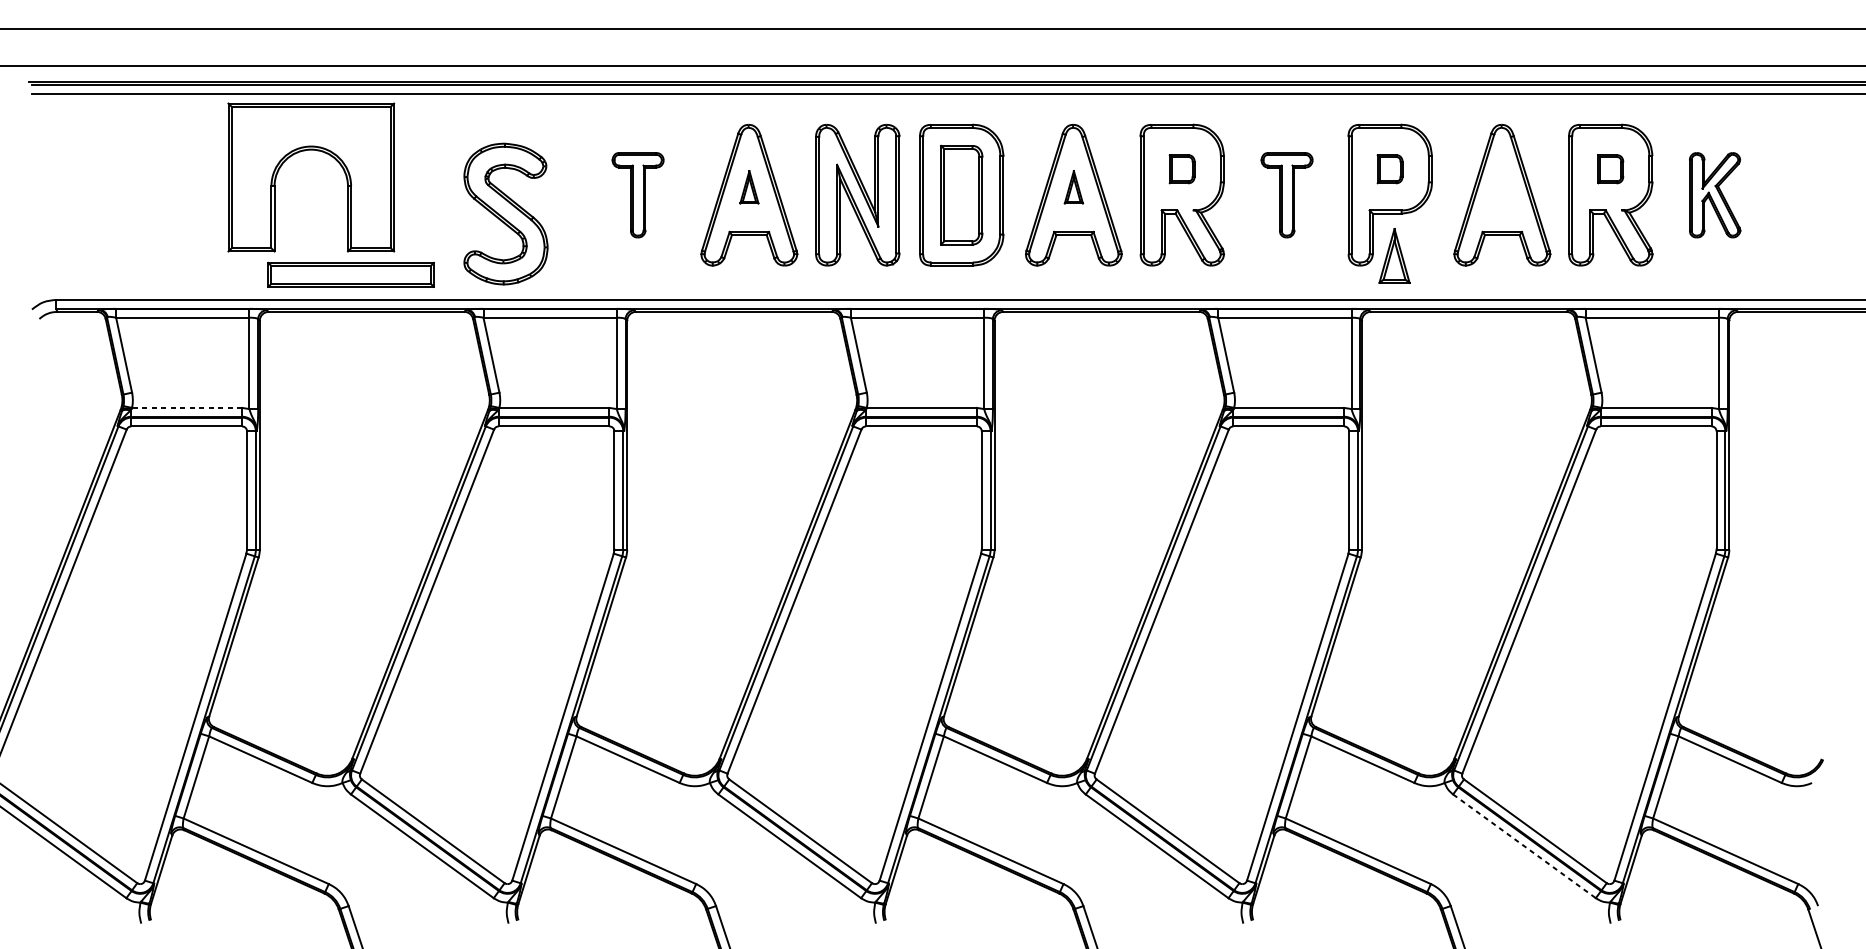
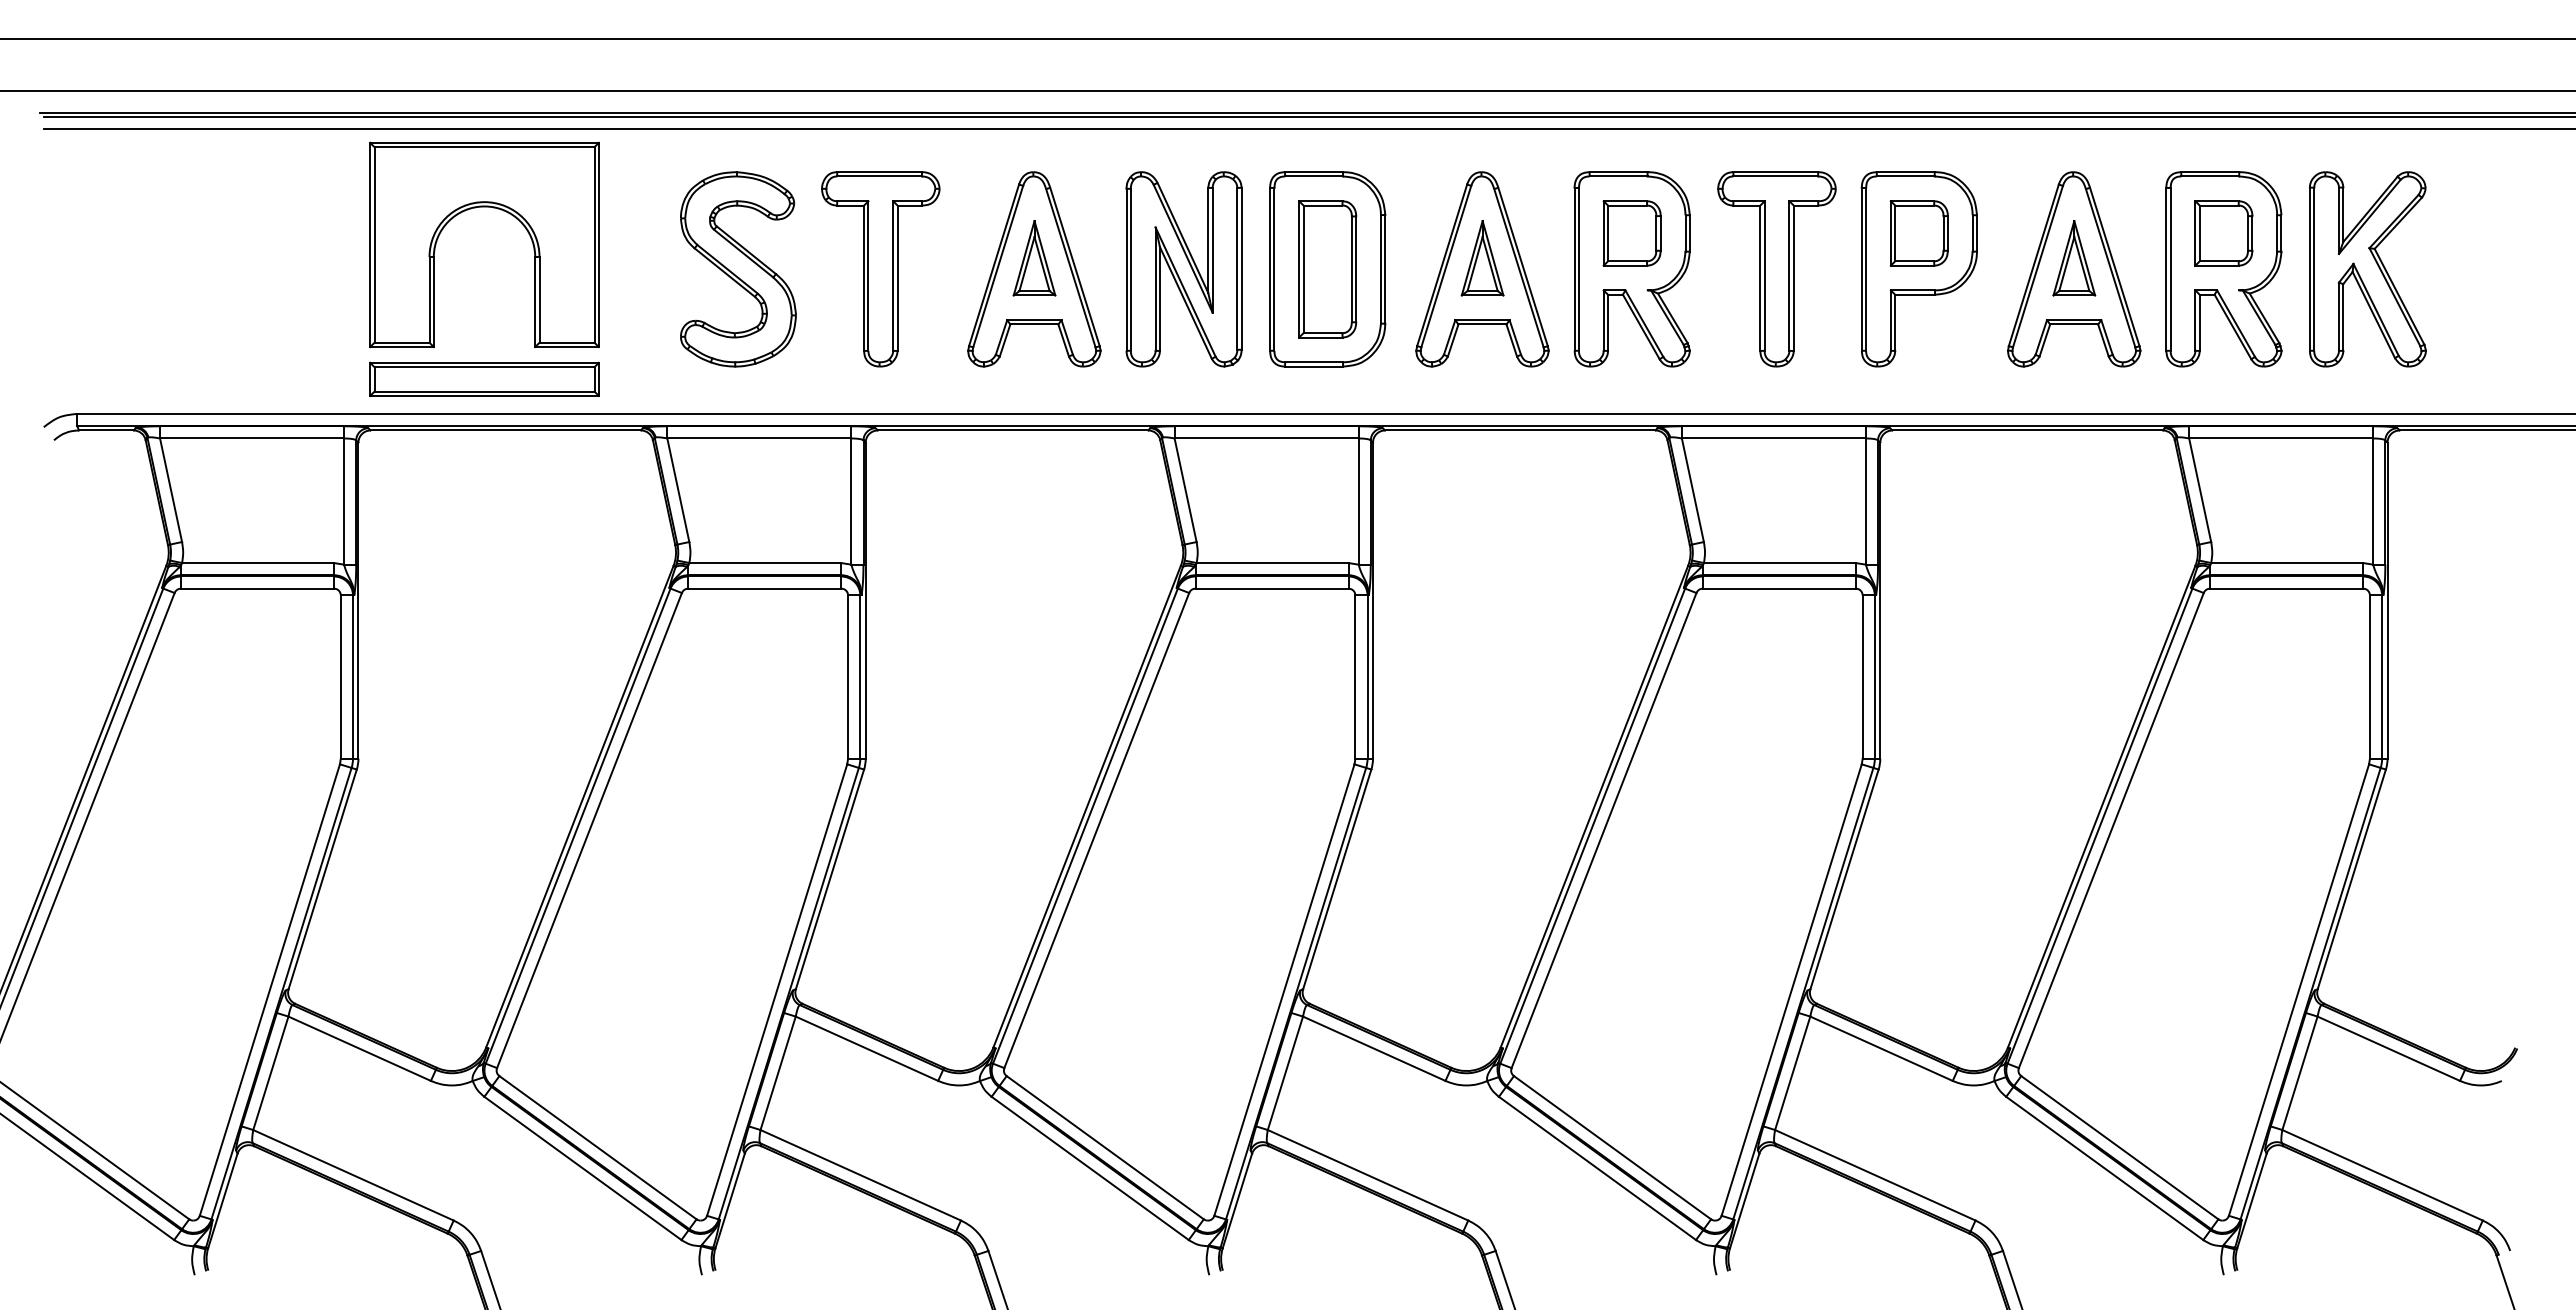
part: (311, 150) -> (484, 207), moved
part: (1181, 169) -> (1631, 233), size x1.67
part: (1389, 169) -> (1918, 233), size x1.67
part: (1610, 169) -> (2223, 233), size x1.67
part: (749, 187) -> (1034, 258), size x1.67
part: (1073, 187) -> (1482, 258), size x1.67
part: (637, 195) -> (880, 269), size x1.67
part: (1286, 195) -> (1776, 269), size x1.67
part: (1714, 195) -> (2367, 269), size x1.67
part: (506, 214) -> (738, 269), moved
part: (1394, 256) -> (2074, 258), moved
line: (187, 408) -> (258, 563), dashed -> solid
line: (1524, 846) -> (2104, 1168), dashed -> solid

